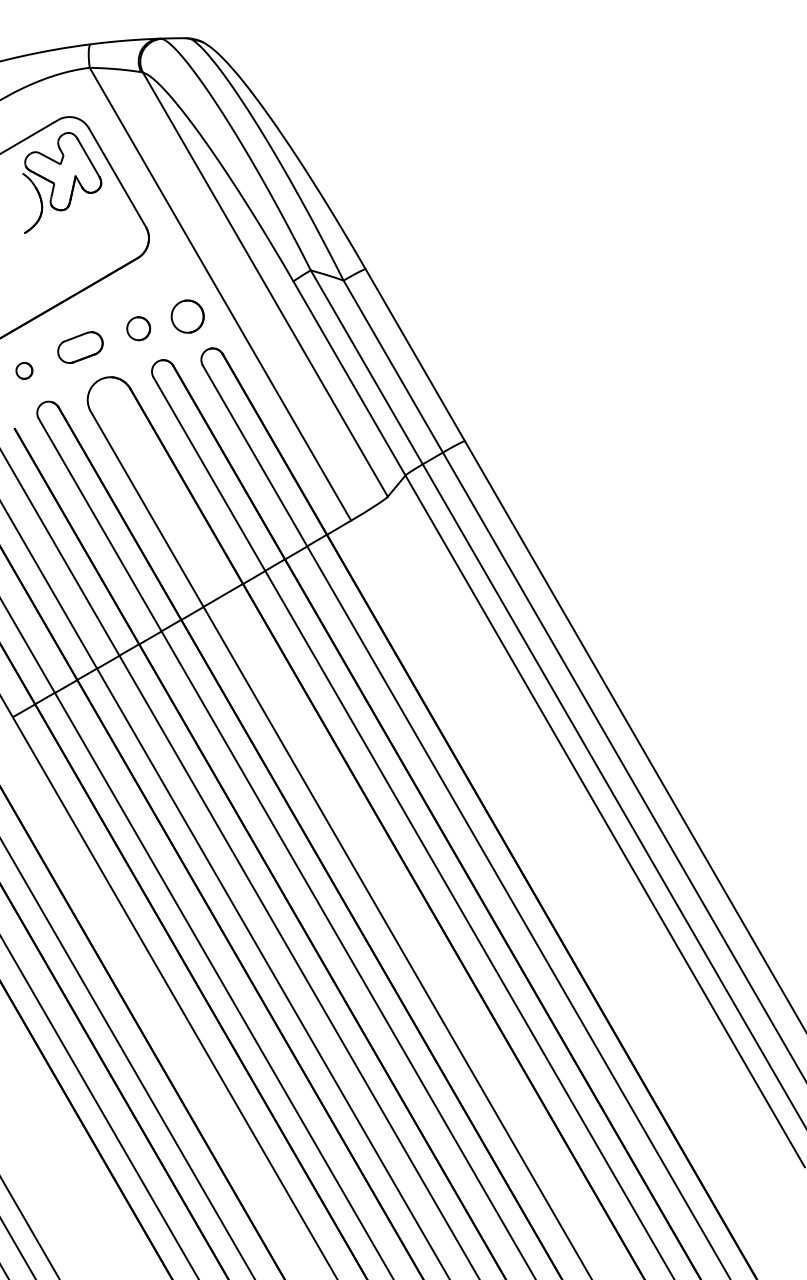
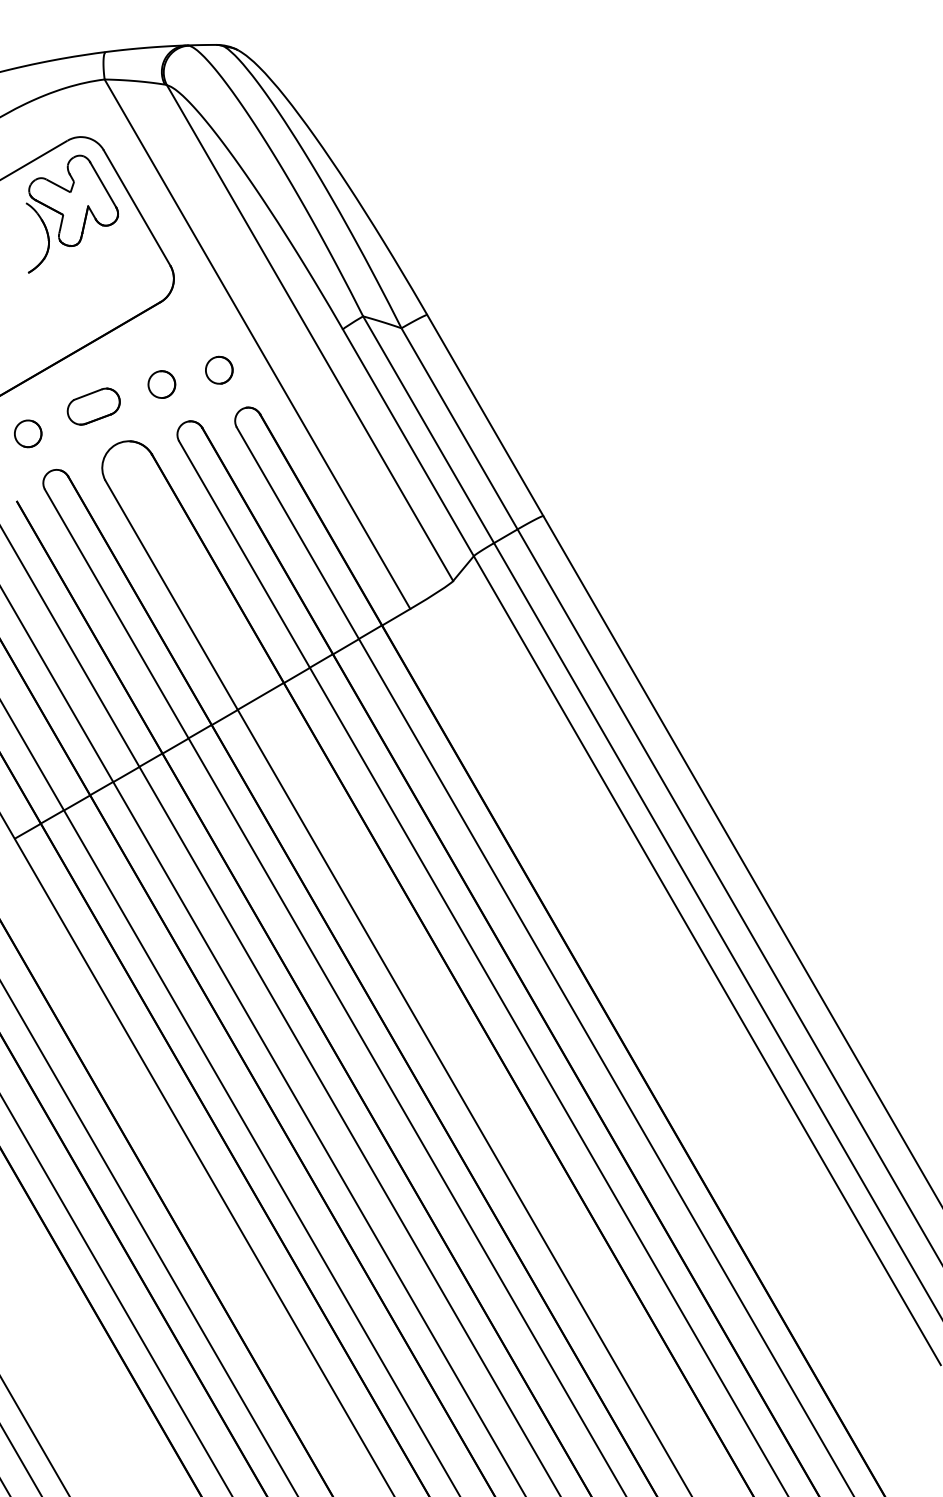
part: (187, 315) -> (219, 369), size x0.71
part: (24, 370) -> (28, 433), size x1.43

